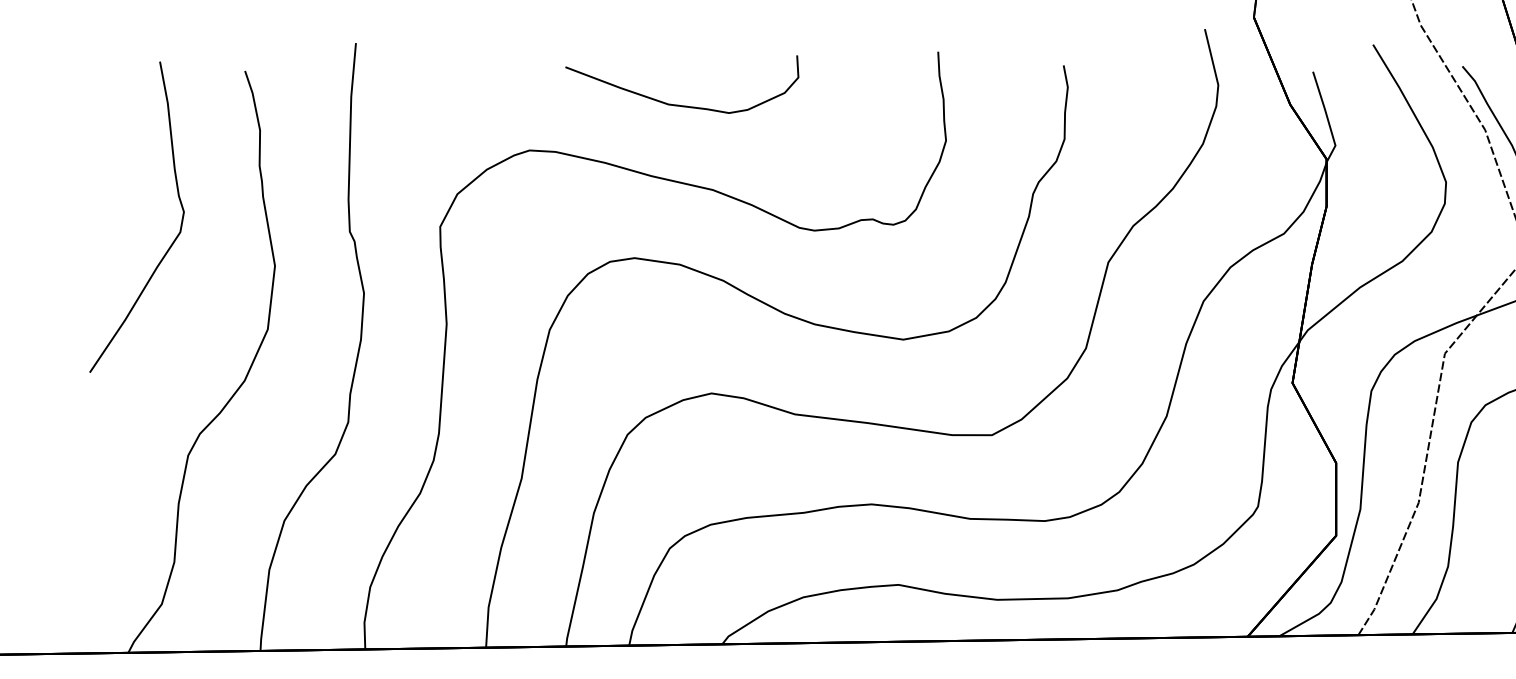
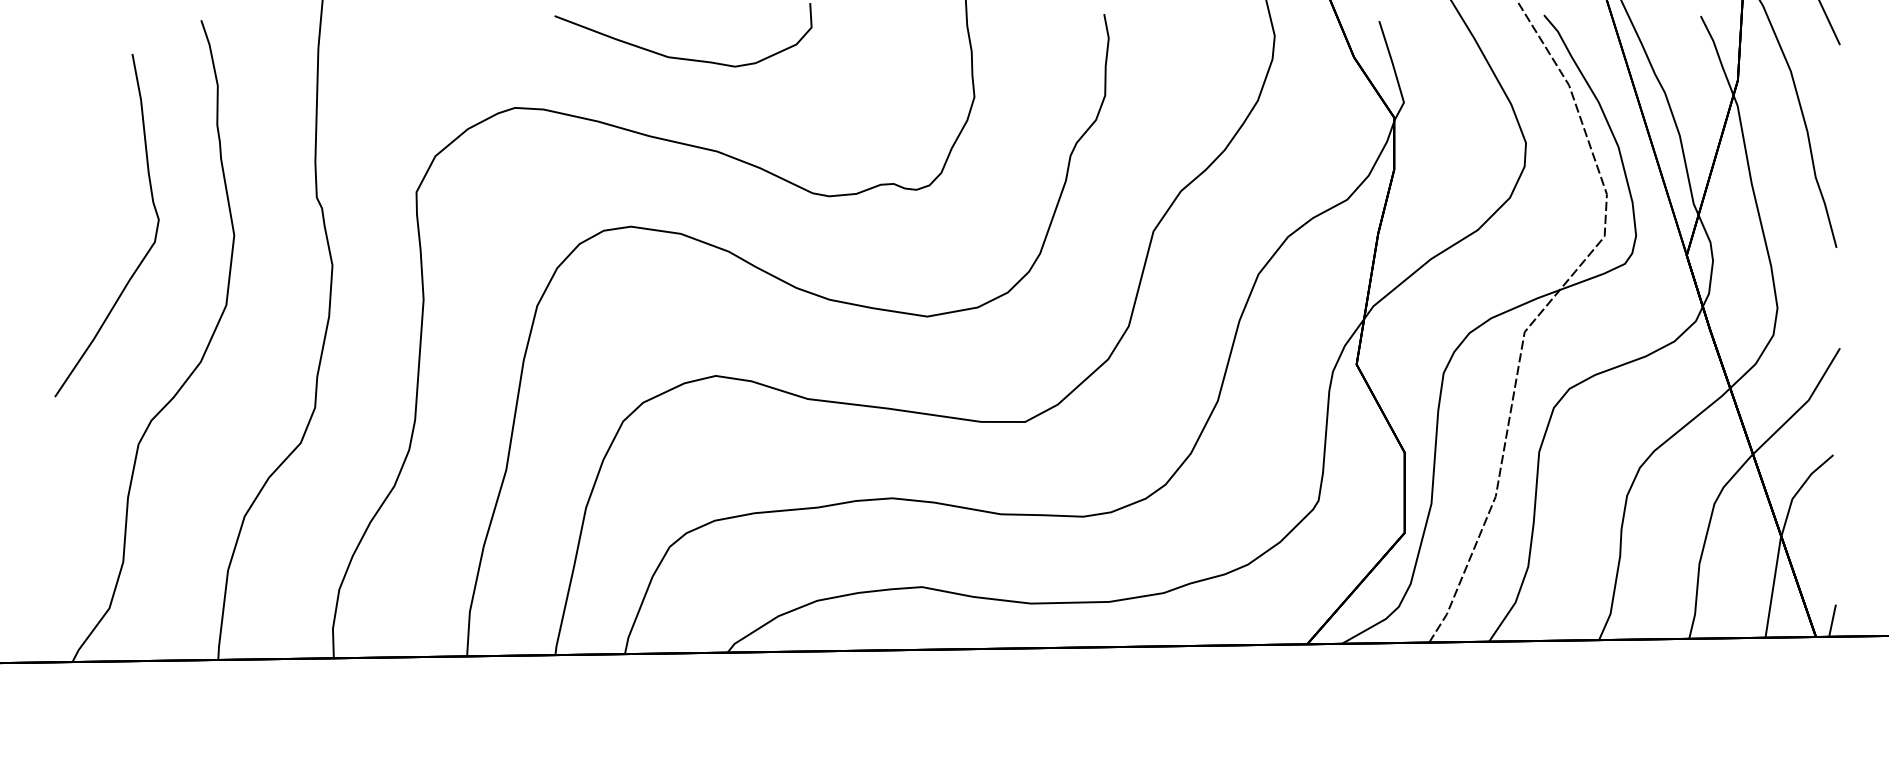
curve: (172, 241) -> (146, 252), moved

